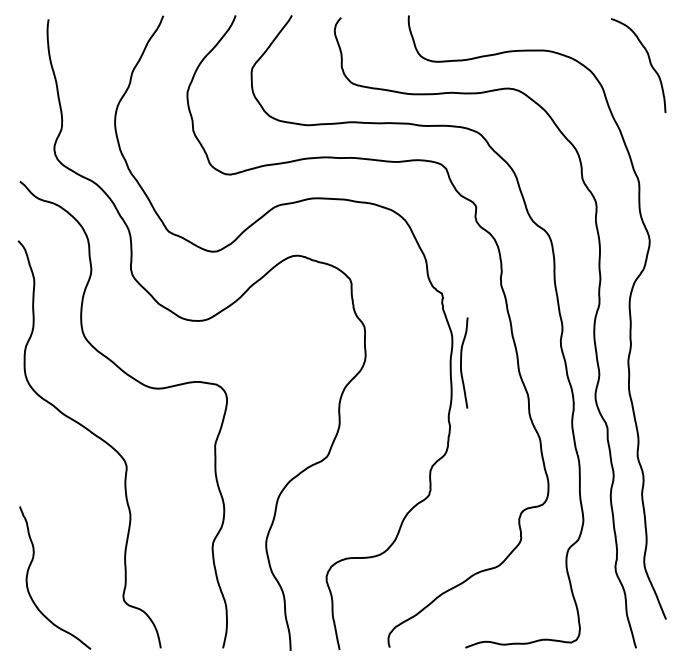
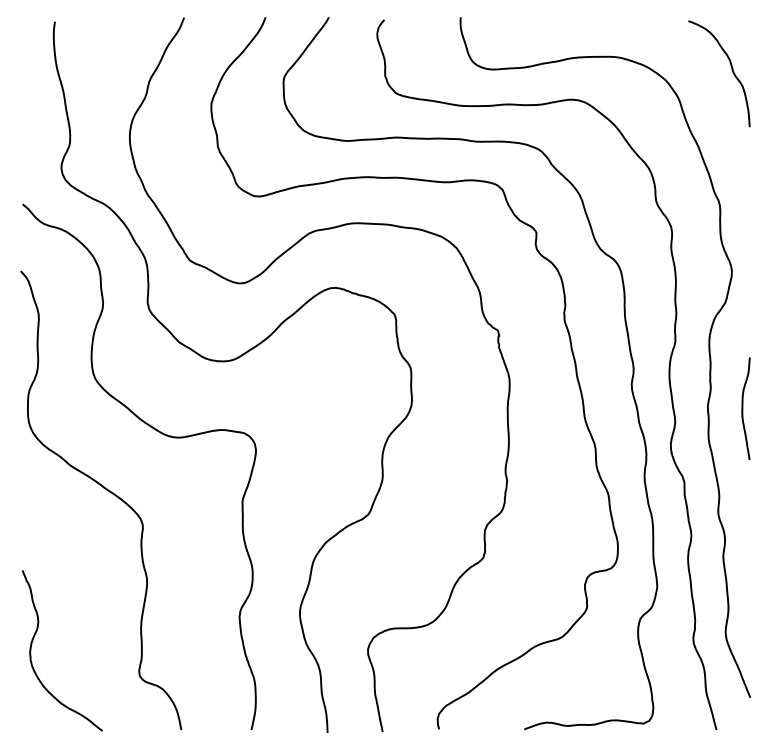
curve: (461, 362) -> (742, 408), moved

